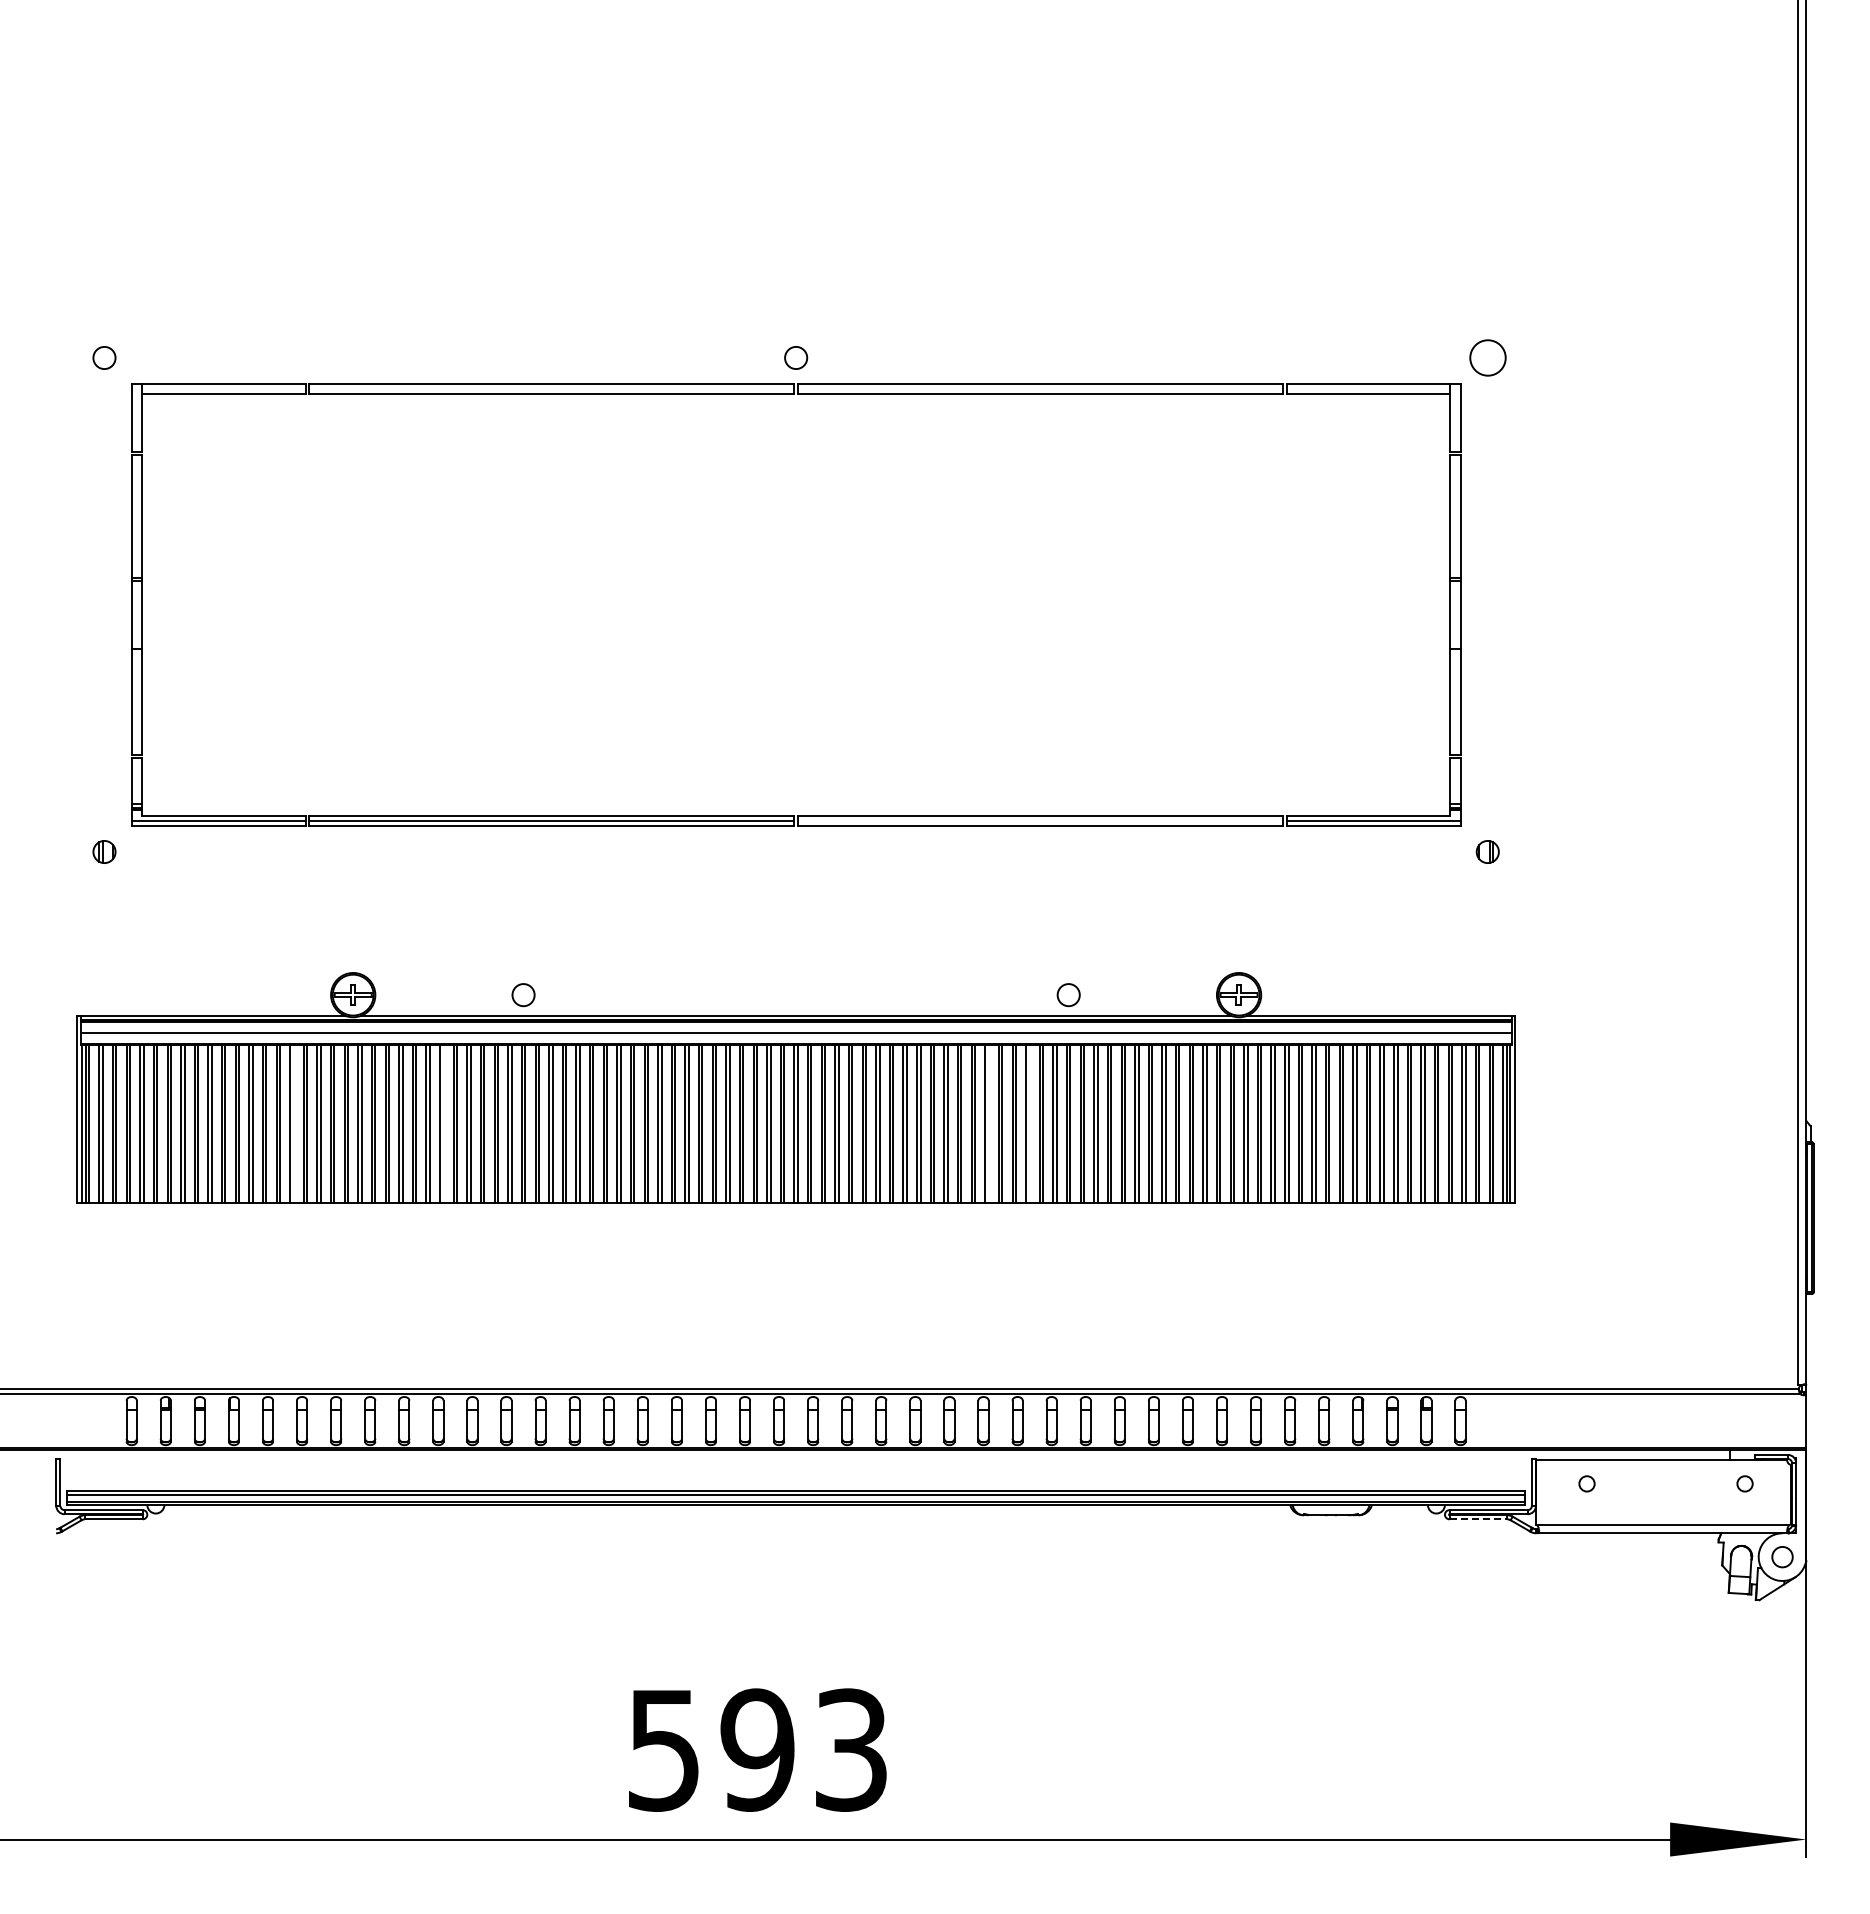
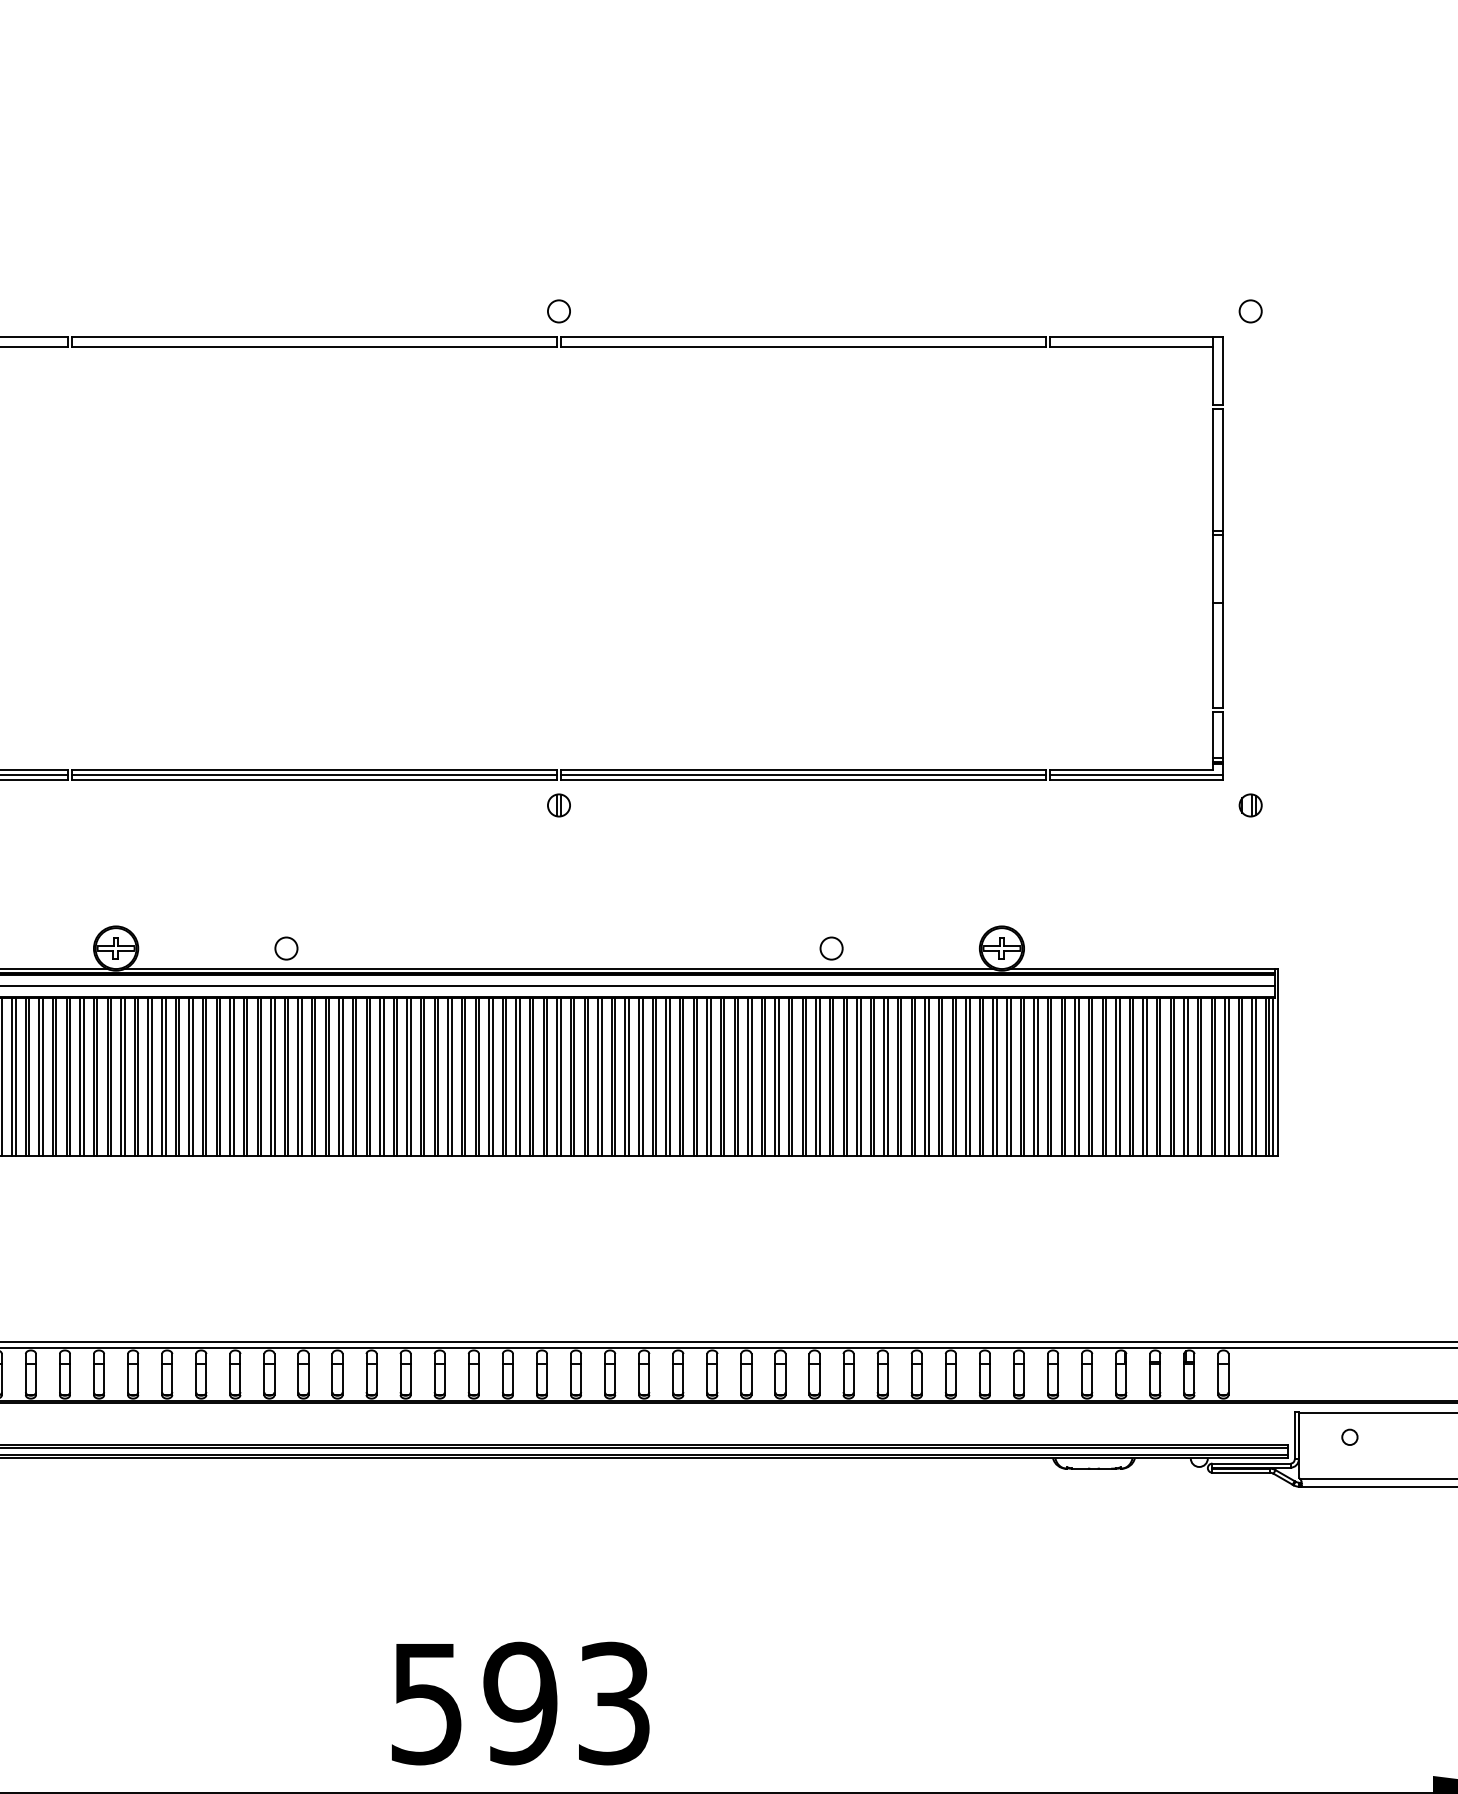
circle: (1487, 357) -> (1250, 310), size x0.62
line: (1040, 821) -> (803, 774), added
part: (796, 851) -> (559, 804), added
line: (293, 1123) -> (56, 1076), added
line: (443, 1123) -> (206, 1076), added
line: (988, 1123) -> (751, 1076), added
line: (1029, 1123) -> (792, 1076), added
line: (1478, 1519) -> (1241, 1472), dashed -> solid

